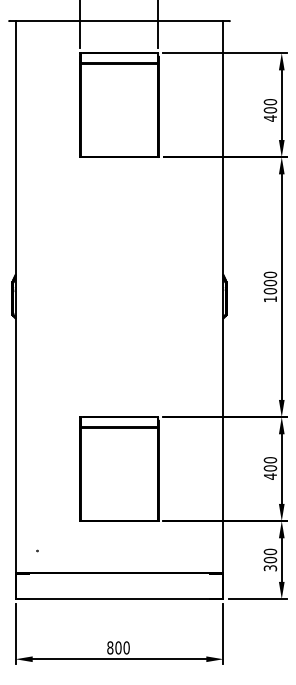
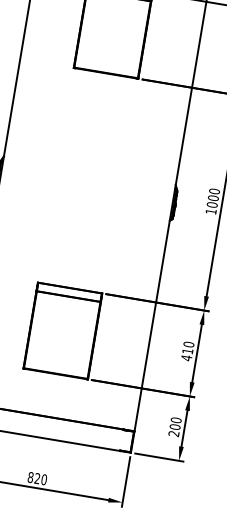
text: (270, 468) -> (187, 351), 400 -> 410
text: (270, 568) -> (174, 434), 300 -> 200
text: (118, 647) -> (37, 478), 800 -> 820

